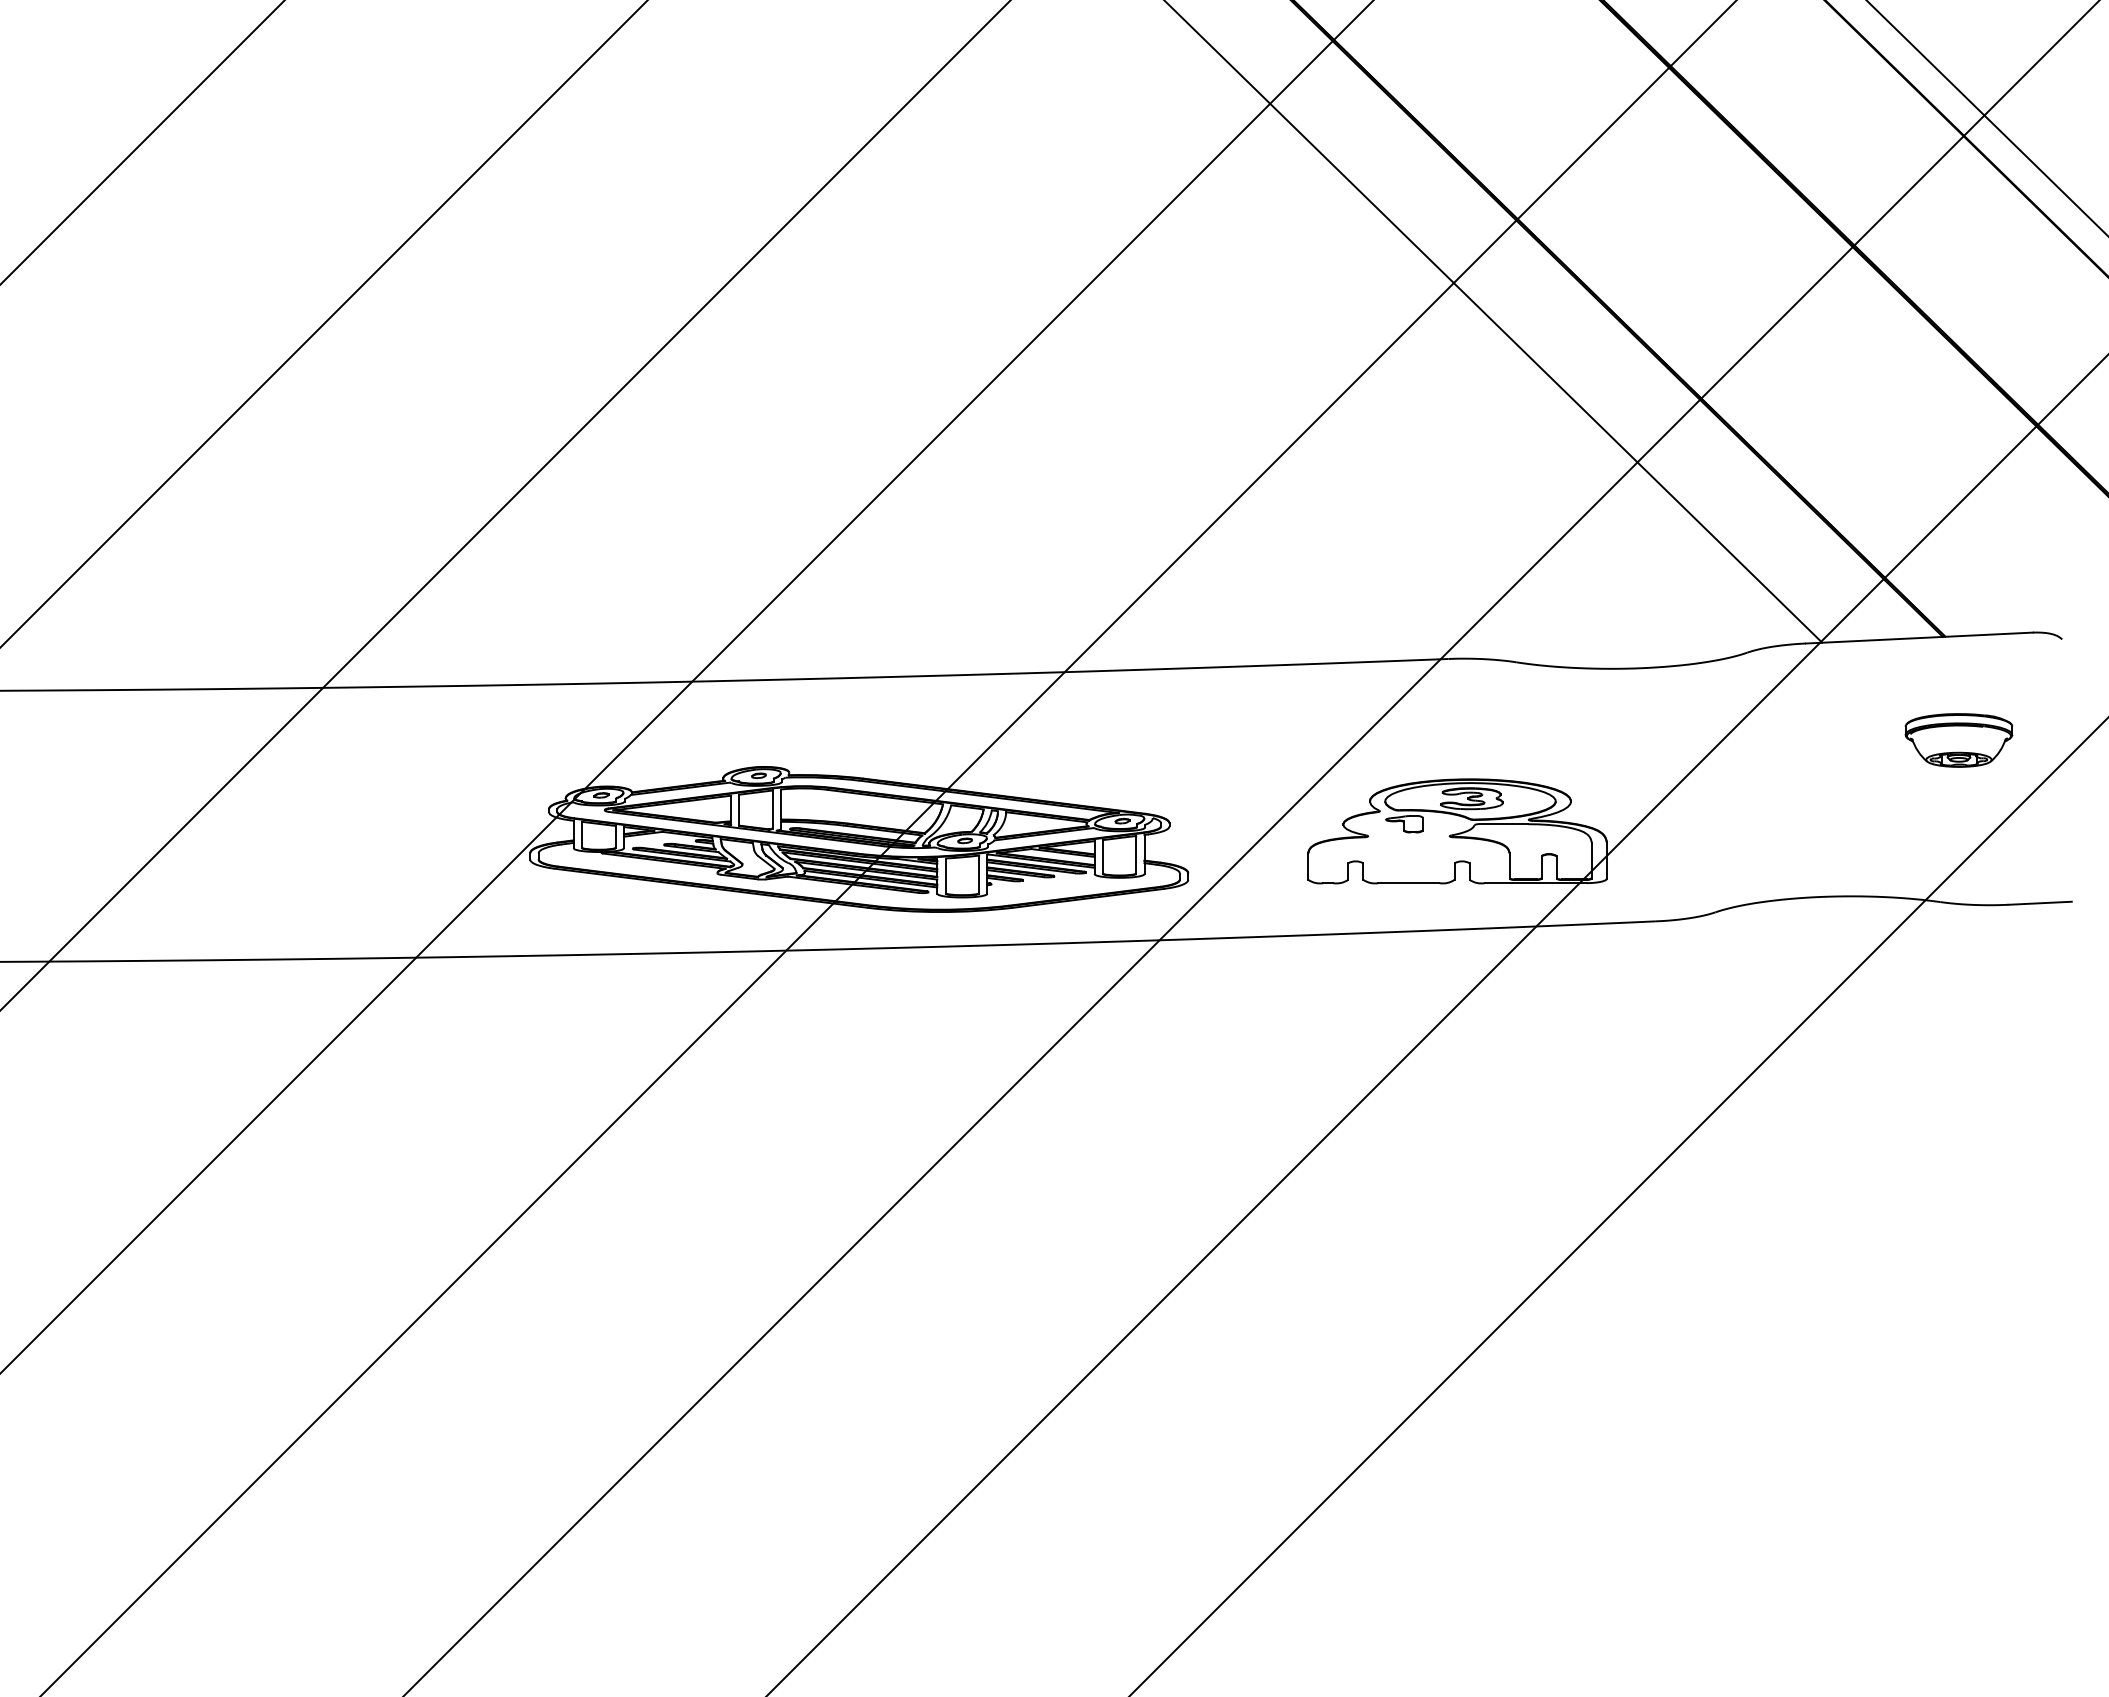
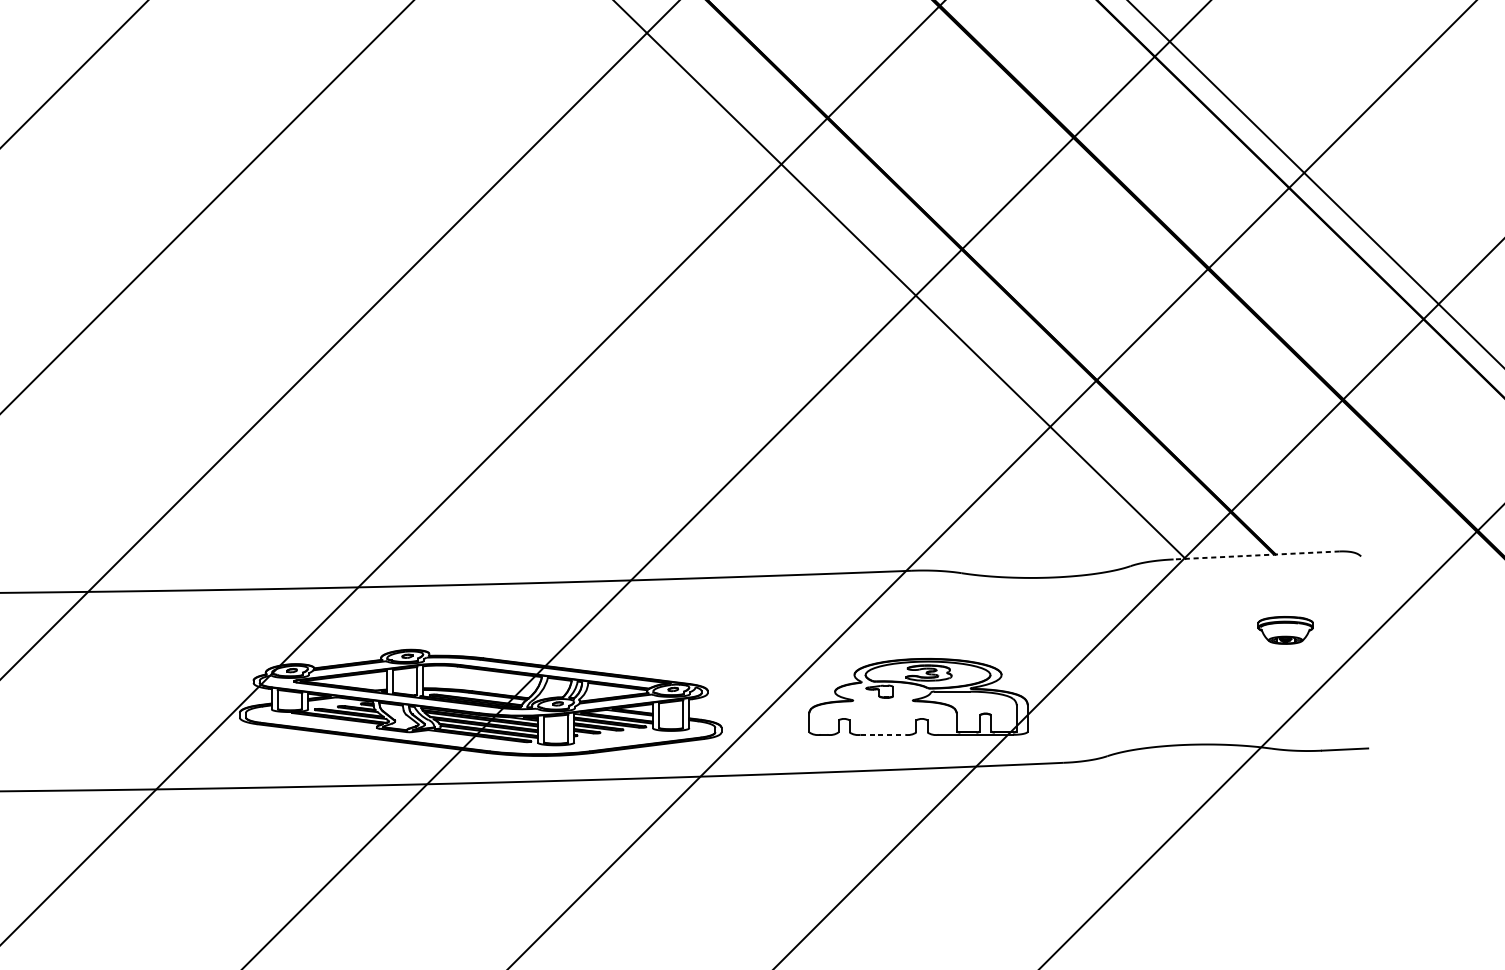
line: (1919, 638) -> (1256, 555), solid -> dashed
part: (1958, 740) -> (1285, 630), size x0.7
line: (1409, 883) -> (883, 735), solid -> dashed

